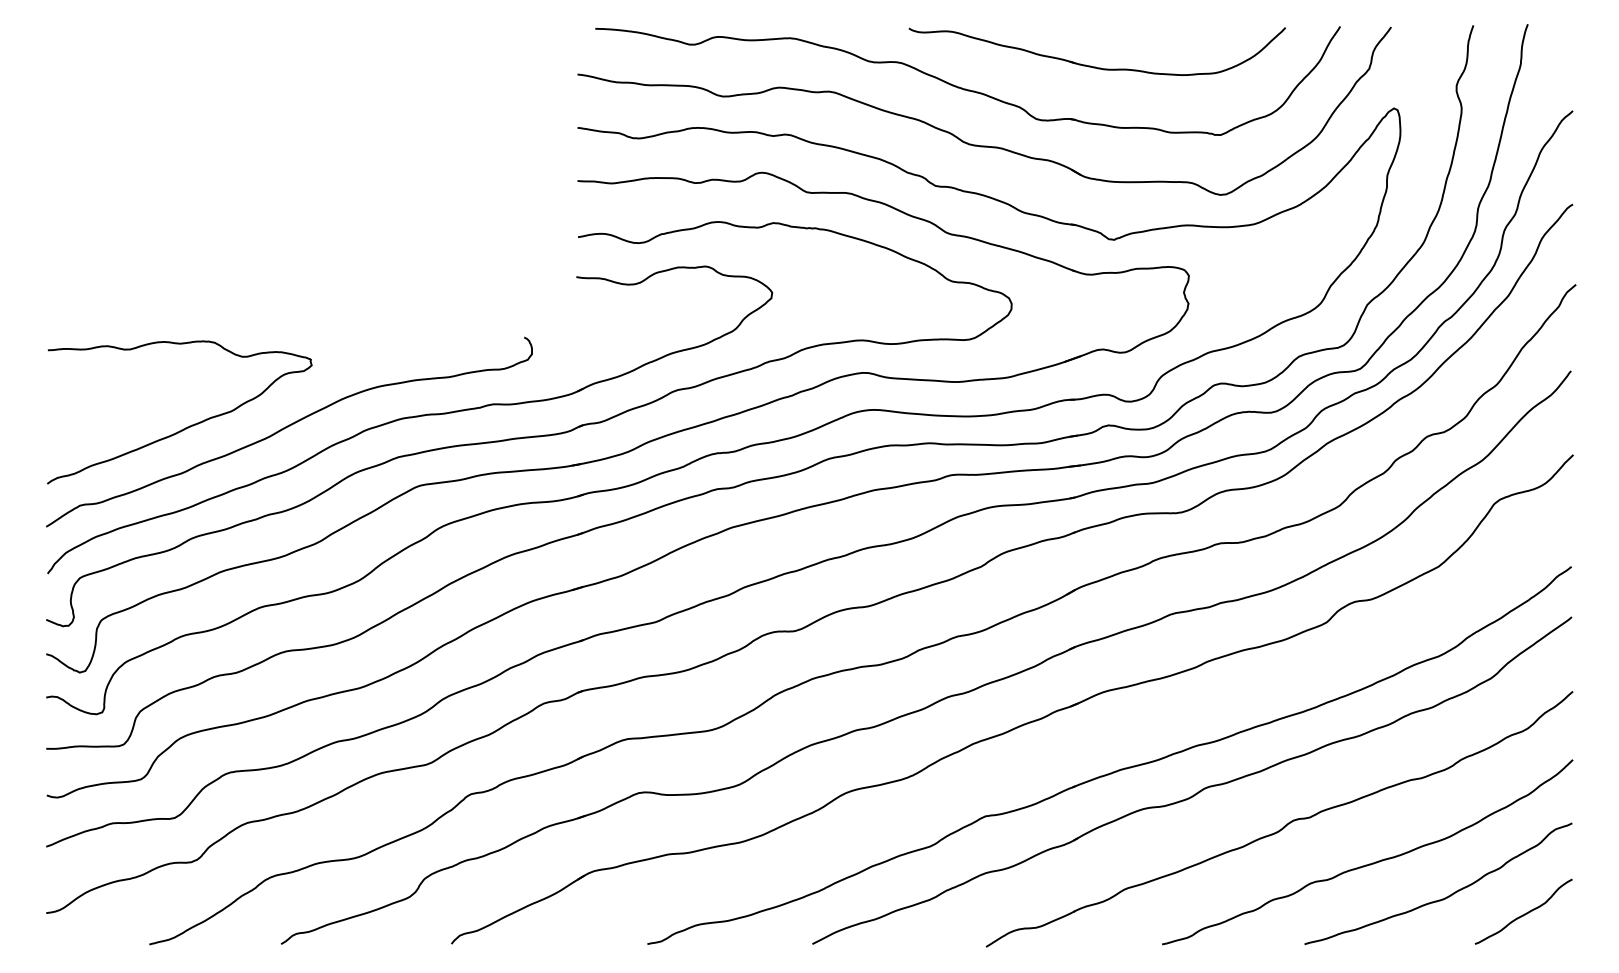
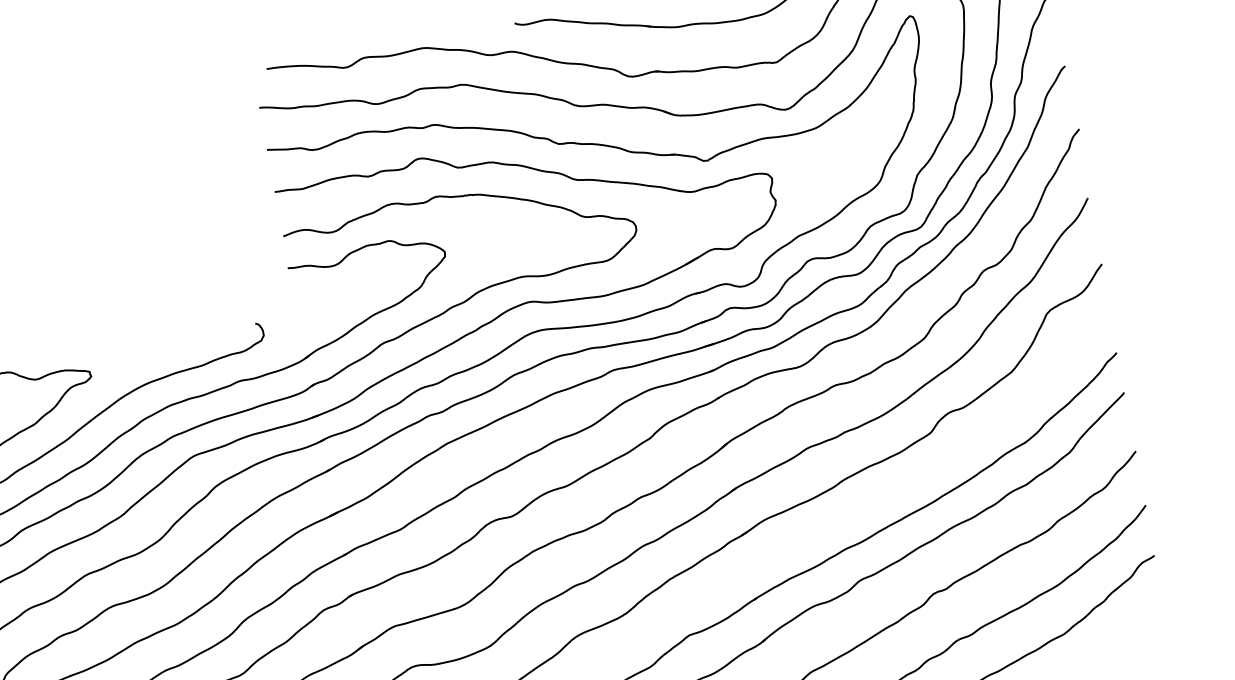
curve: (1524, 913) -> (1129, 633), removed

